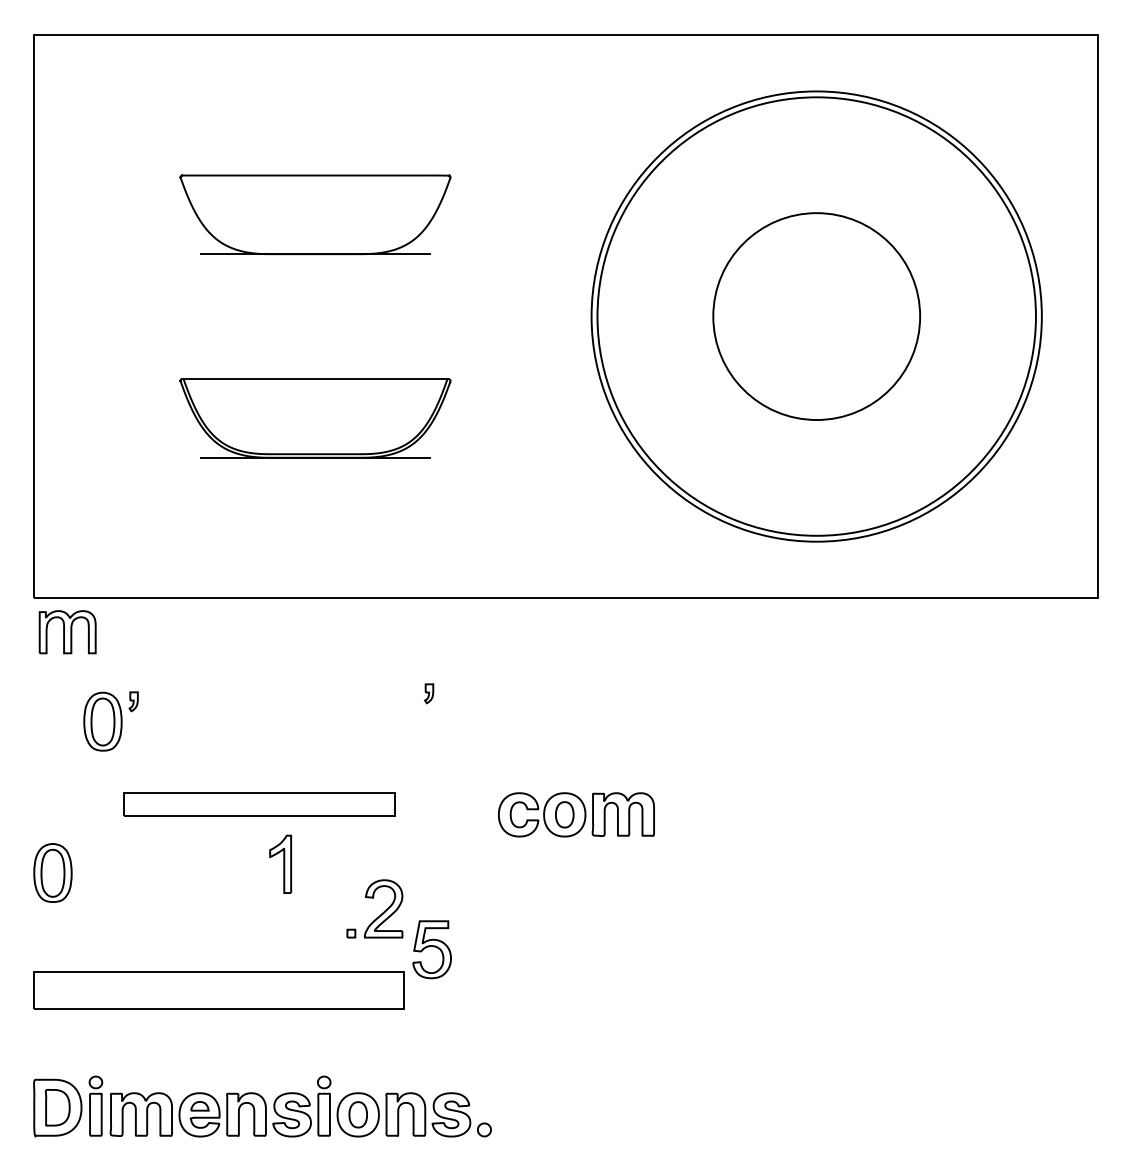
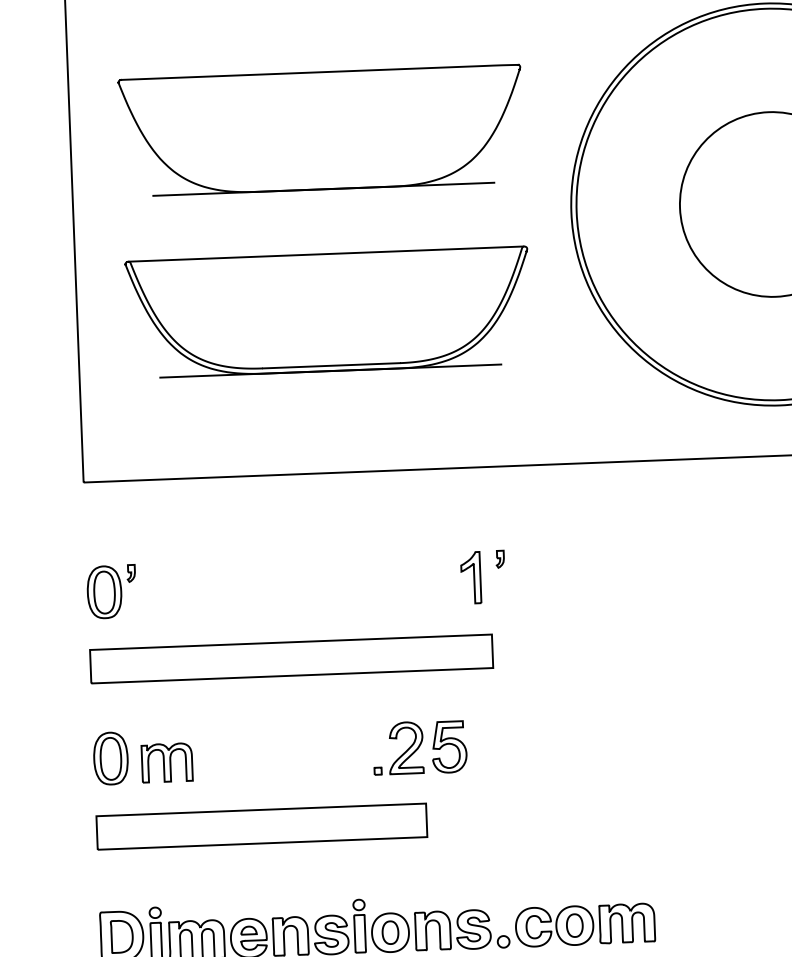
part: (315, 214) -> (321, 130), size x1.67
part: (315, 418) -> (328, 312), size x1.67
part: (67, 632) -> (166, 763), moved
part: (429, 693) -> (500, 559), moved
part: (110, 721) -> (111, 591), moved
part: (259, 804) -> (291, 659), size x1.67
part: (576, 814) -> (585, 924), moved
part: (280, 863) -> (470, 577), moved
part: (52, 872) -> (110, 758), moved
part: (431, 949) -> (448, 746), moved

